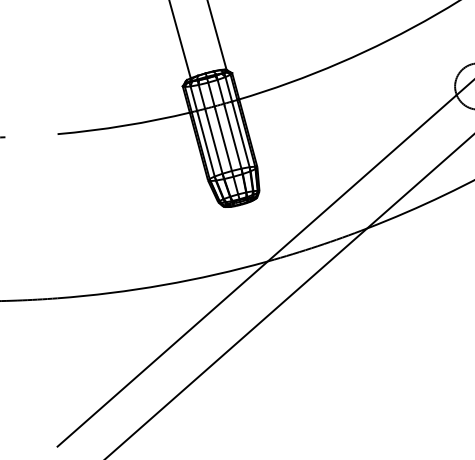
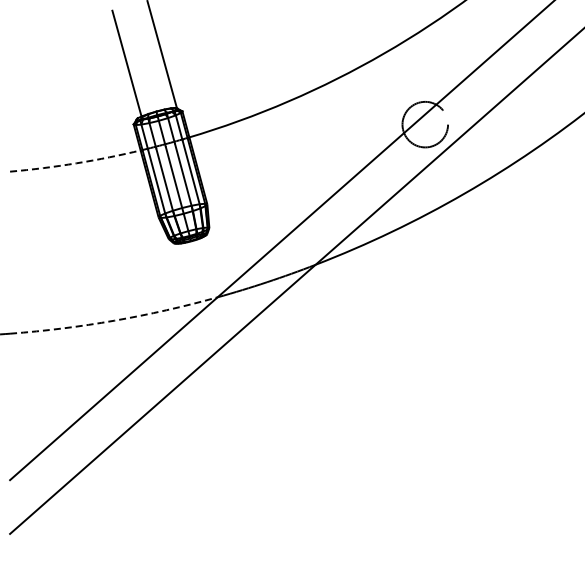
arc: (124, 125) -> (76, 163), solid -> dashed
arc: (163, 284) -> (114, 320), solid -> dashed

